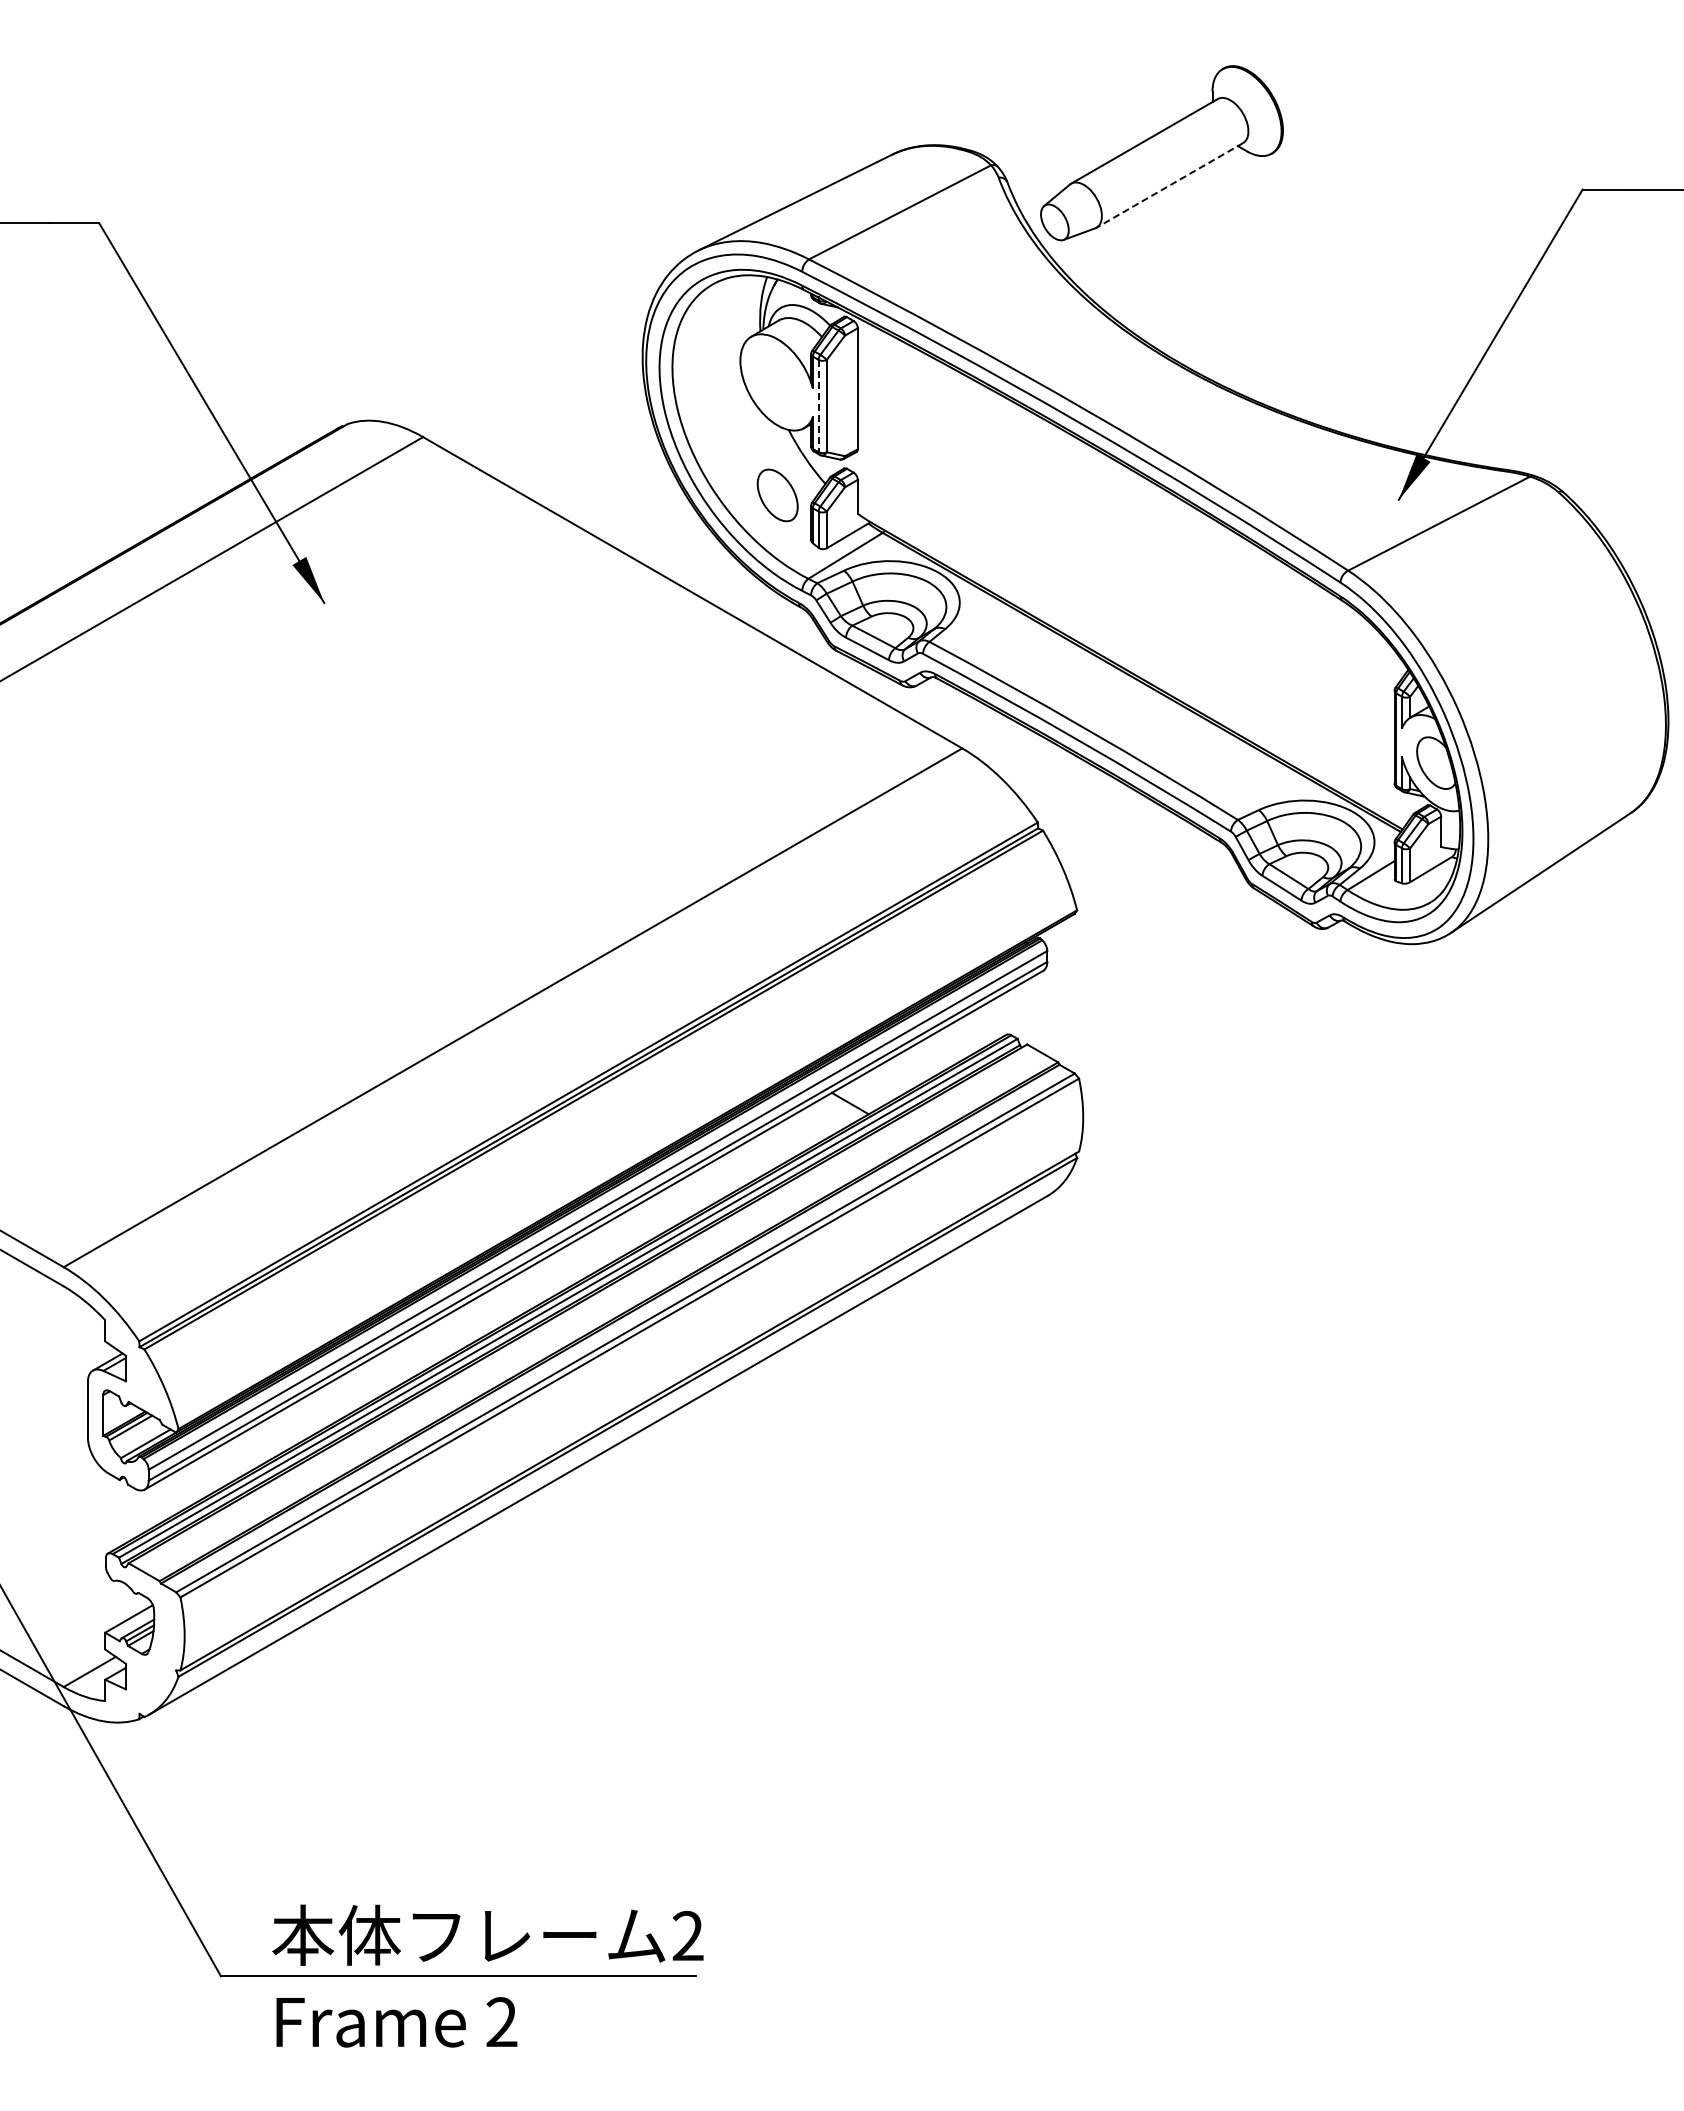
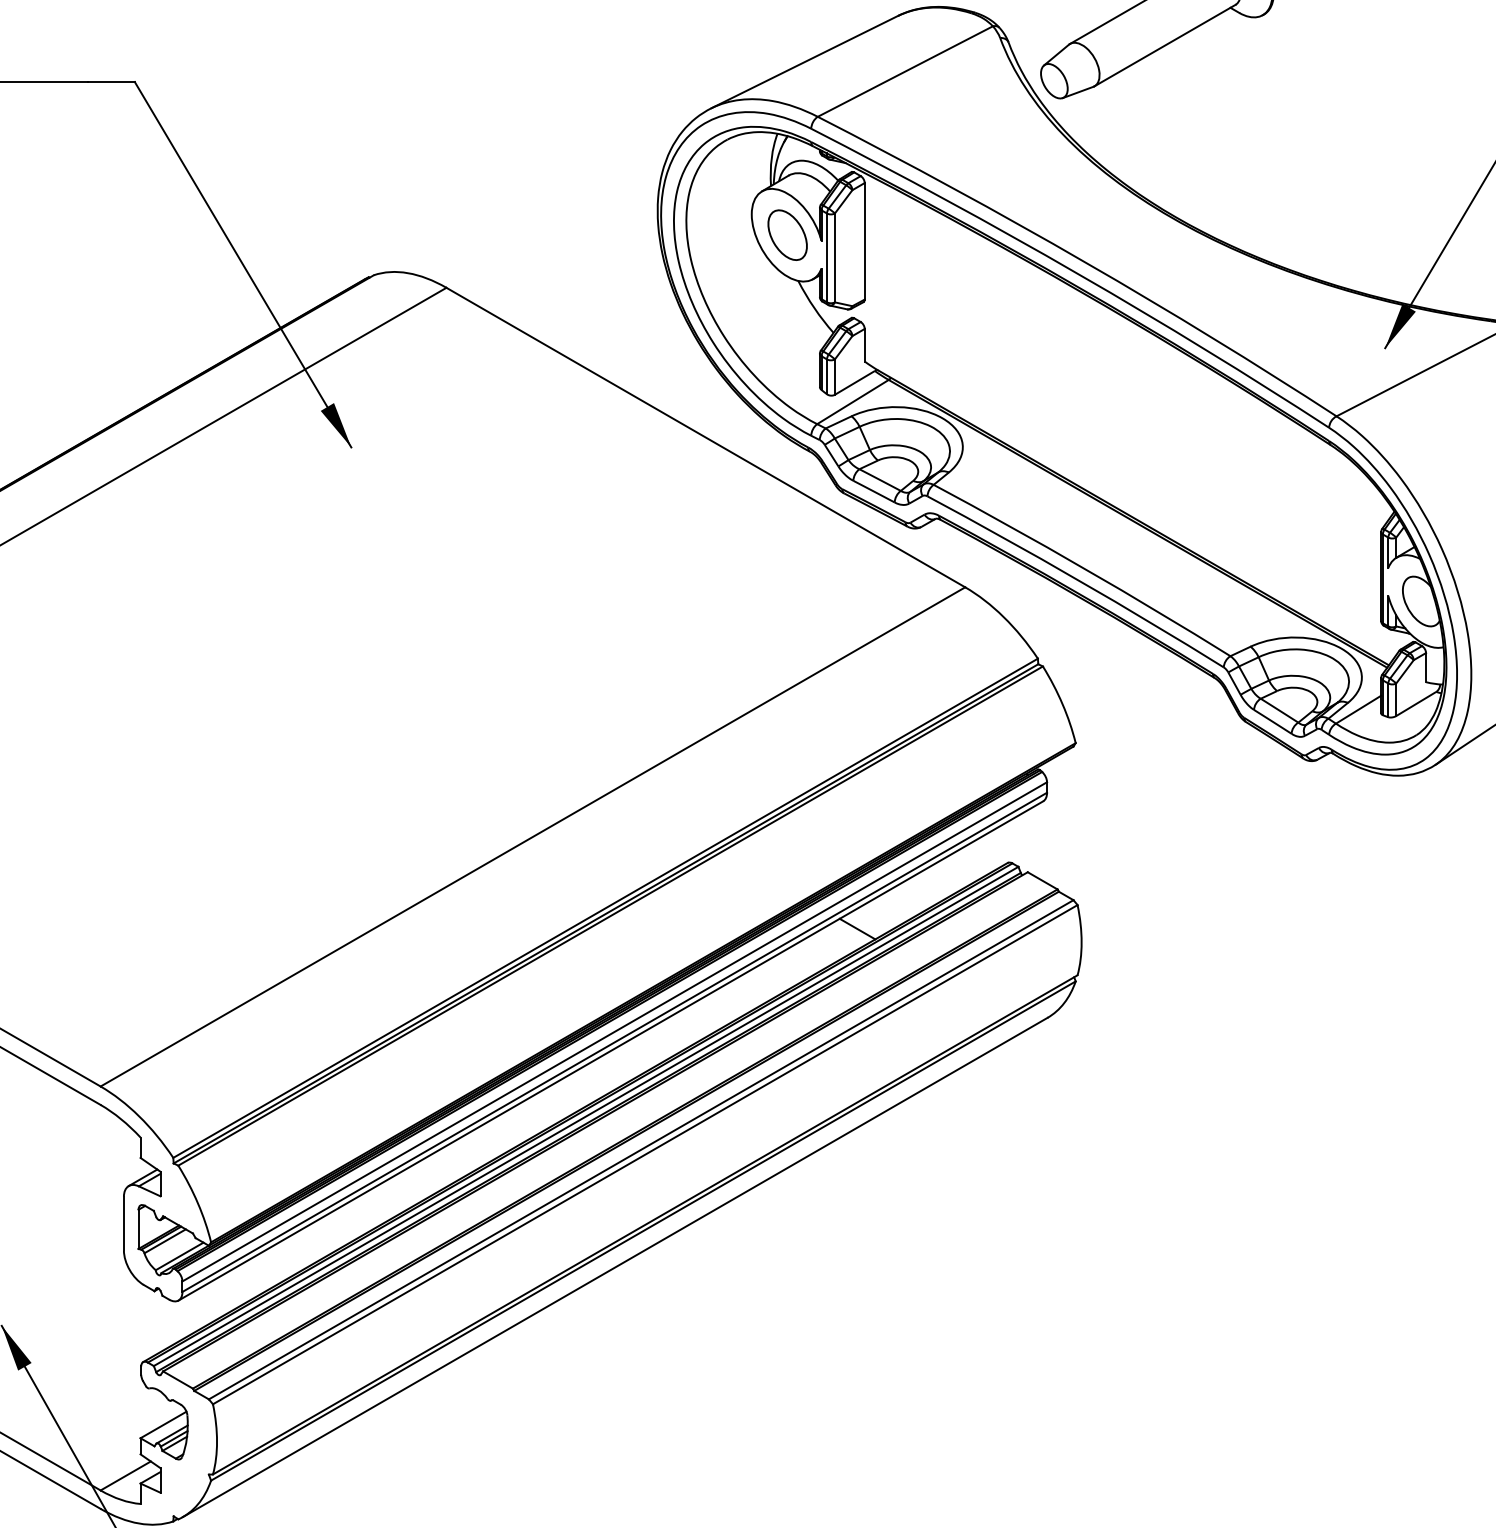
line: (1169, 185) -> (1164, 45), dashed -> solid
line: (818, 406) -> (826, 258), dashed -> solid
part: (777, 495) -> (787, 235), moved

